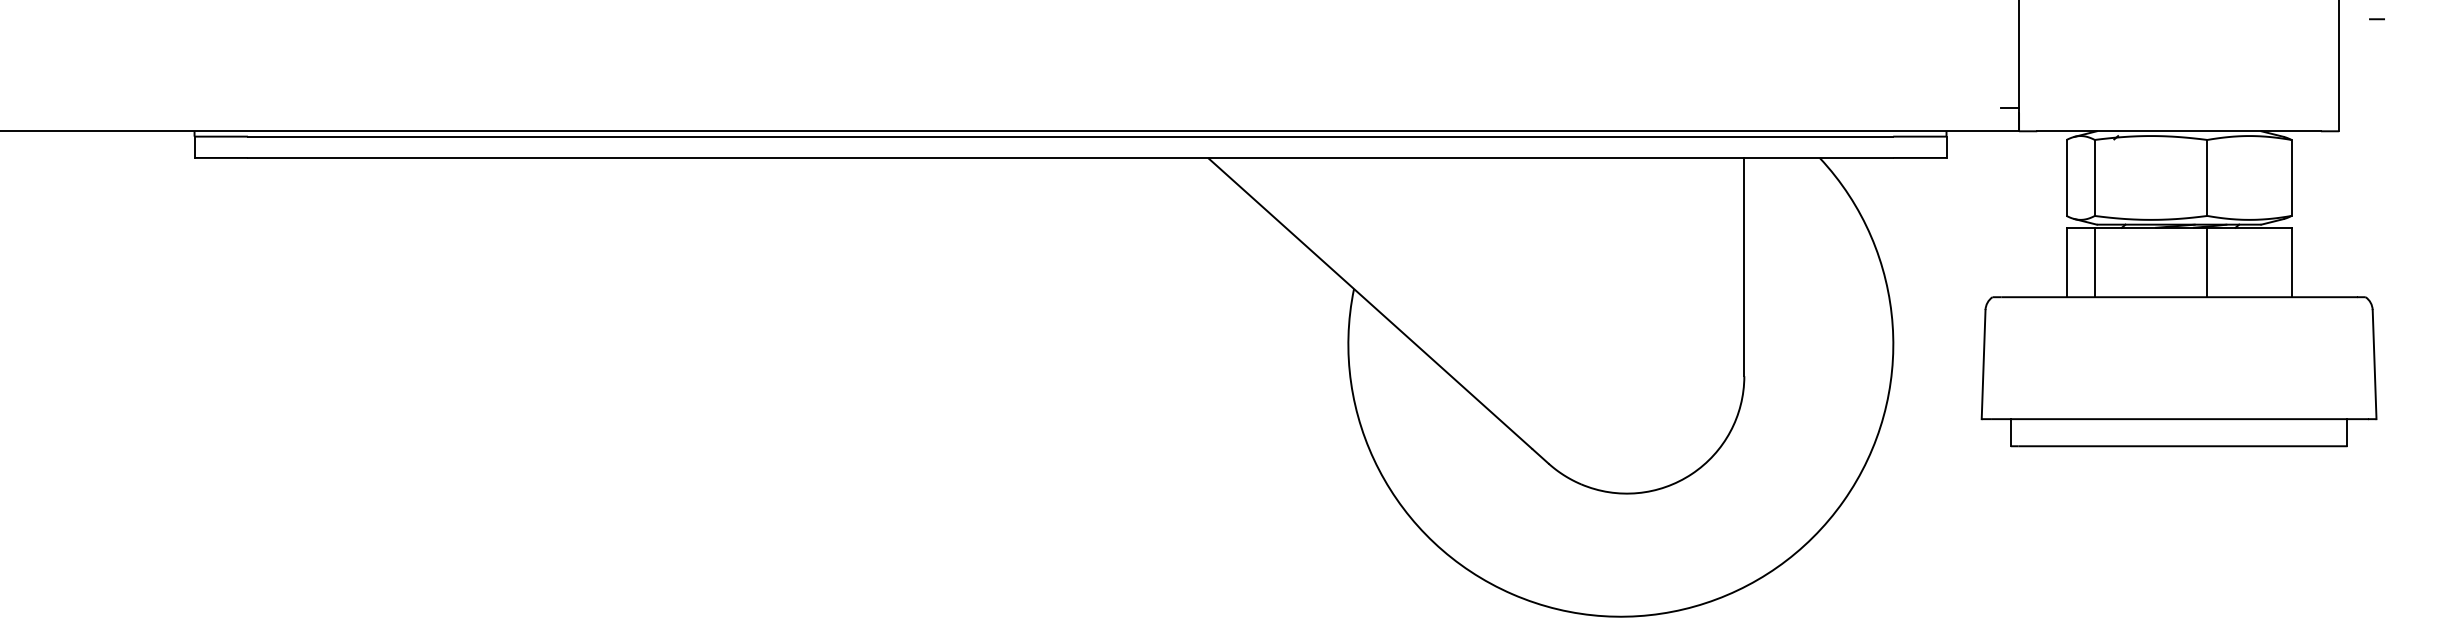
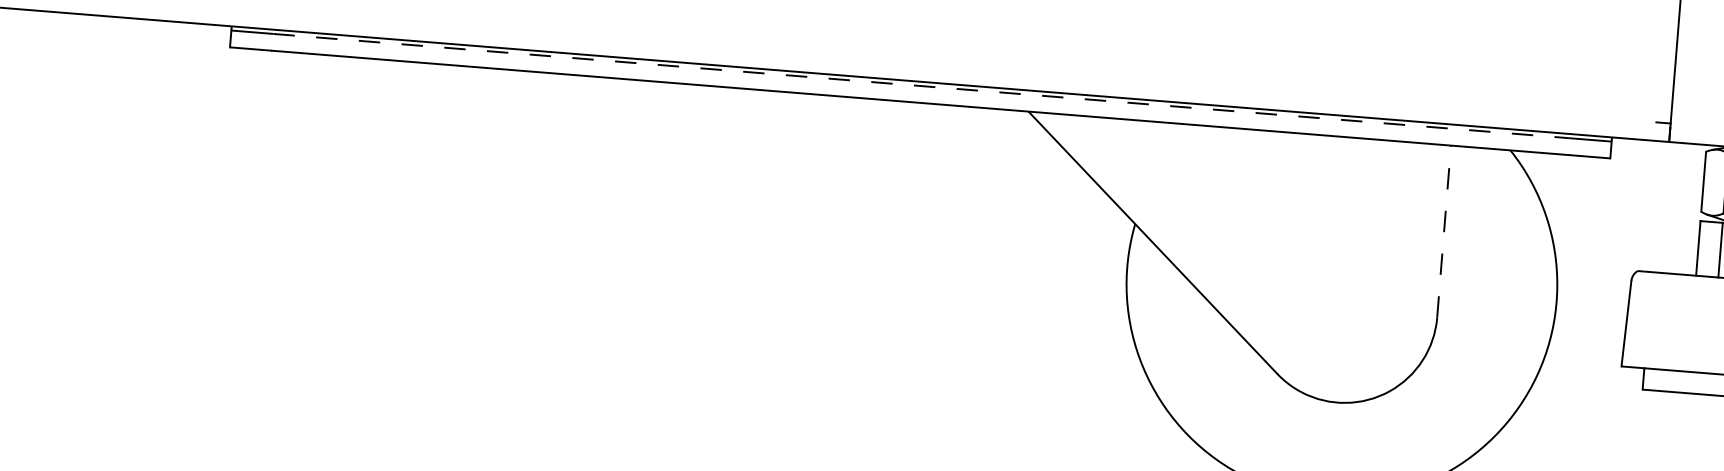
line: (1070, 136) -> (921, 85), solid -> dashed
line: (1744, 266) -> (1444, 231), solid -> dashed

